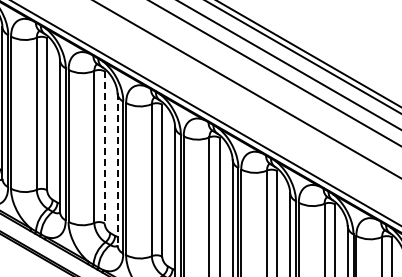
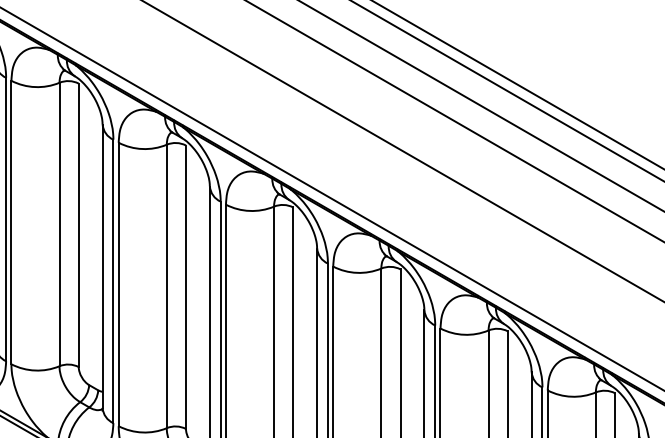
line: (104, 147) -> (78, 225), dashed -> solid
line: (117, 169) -> (102, 266), dashed -> solid

